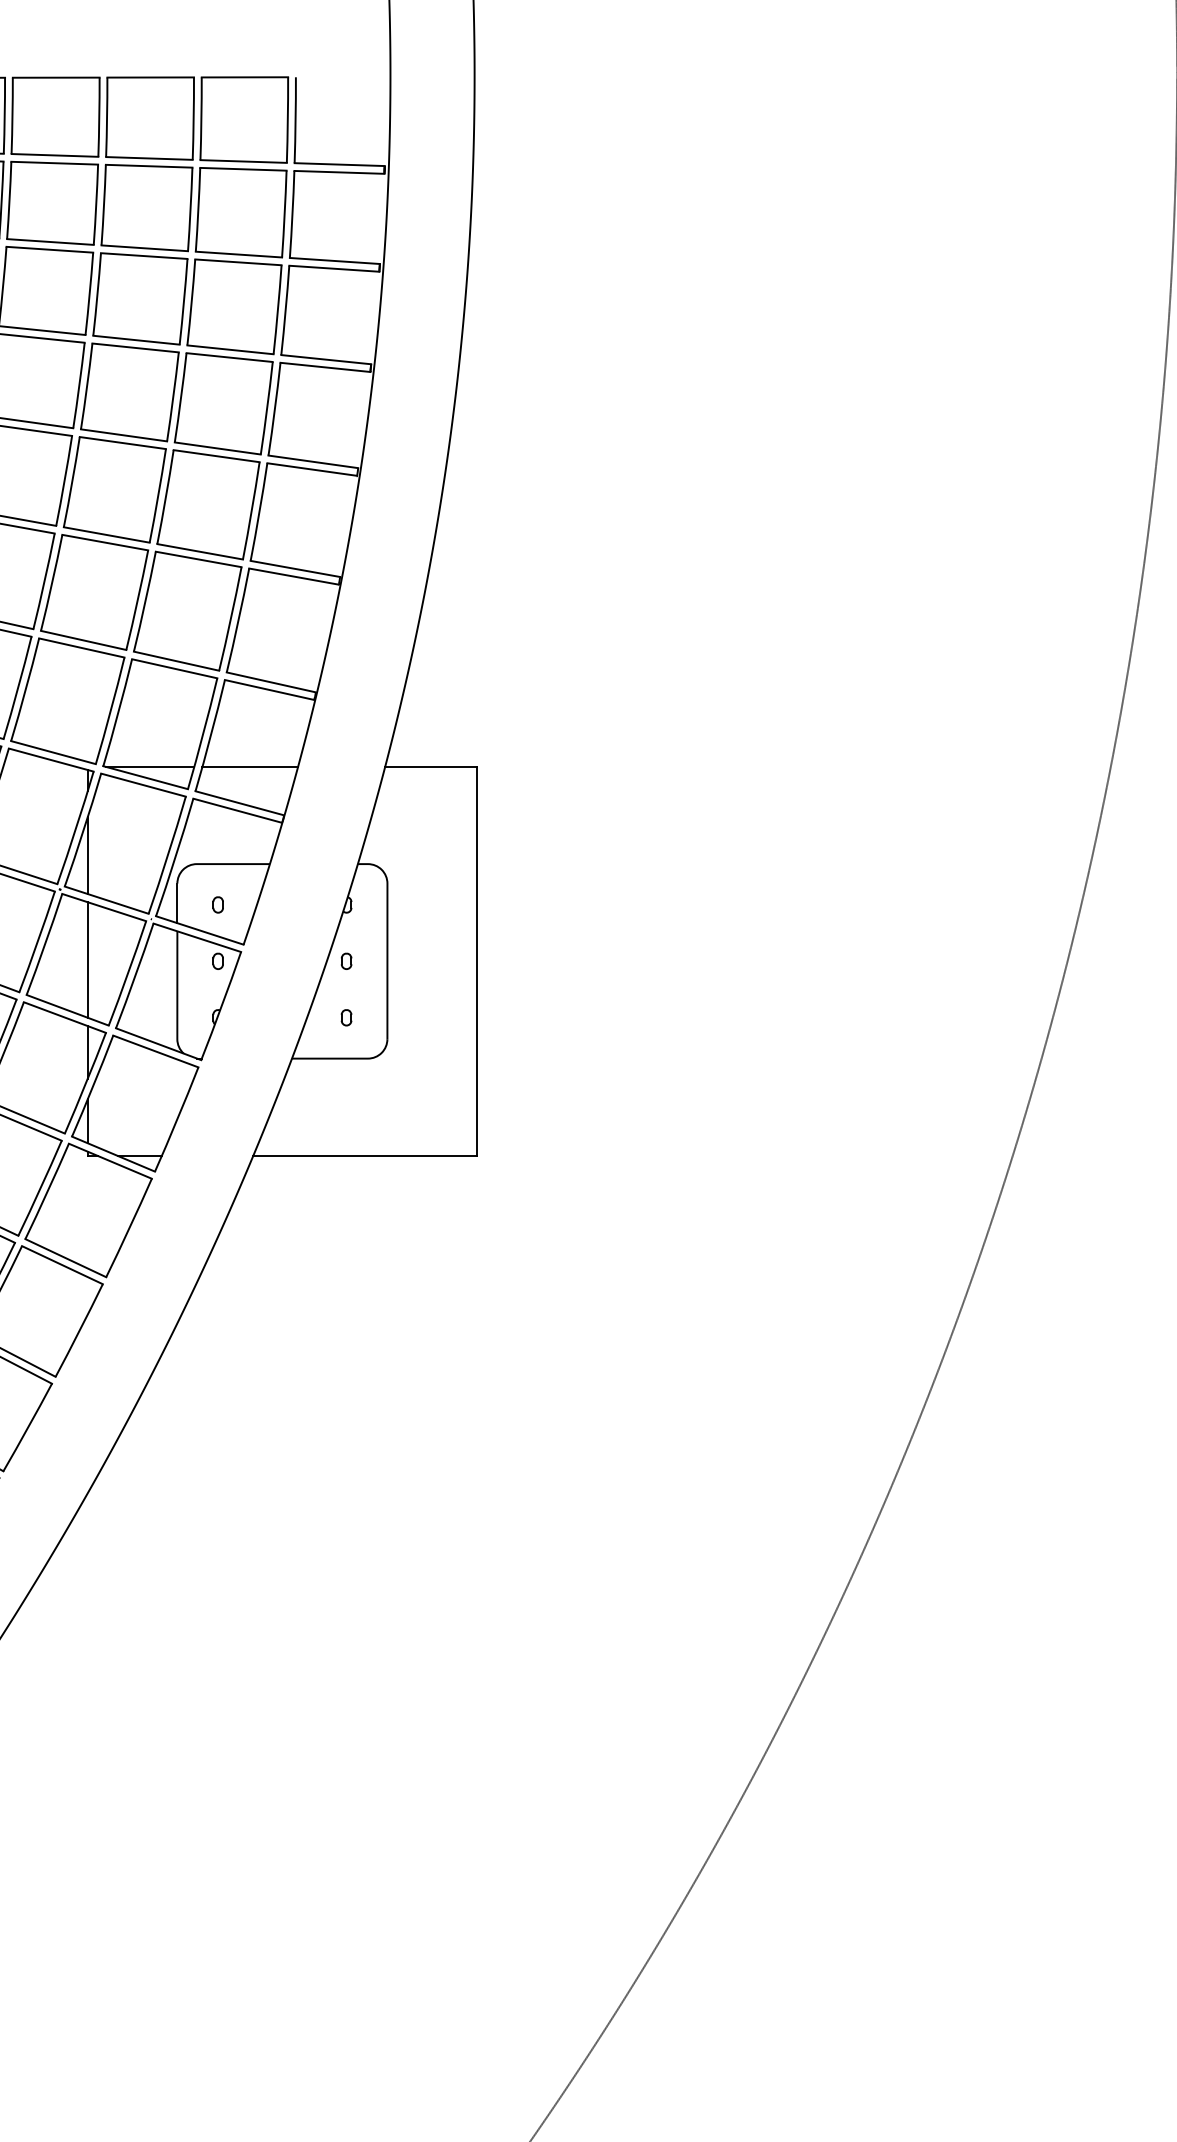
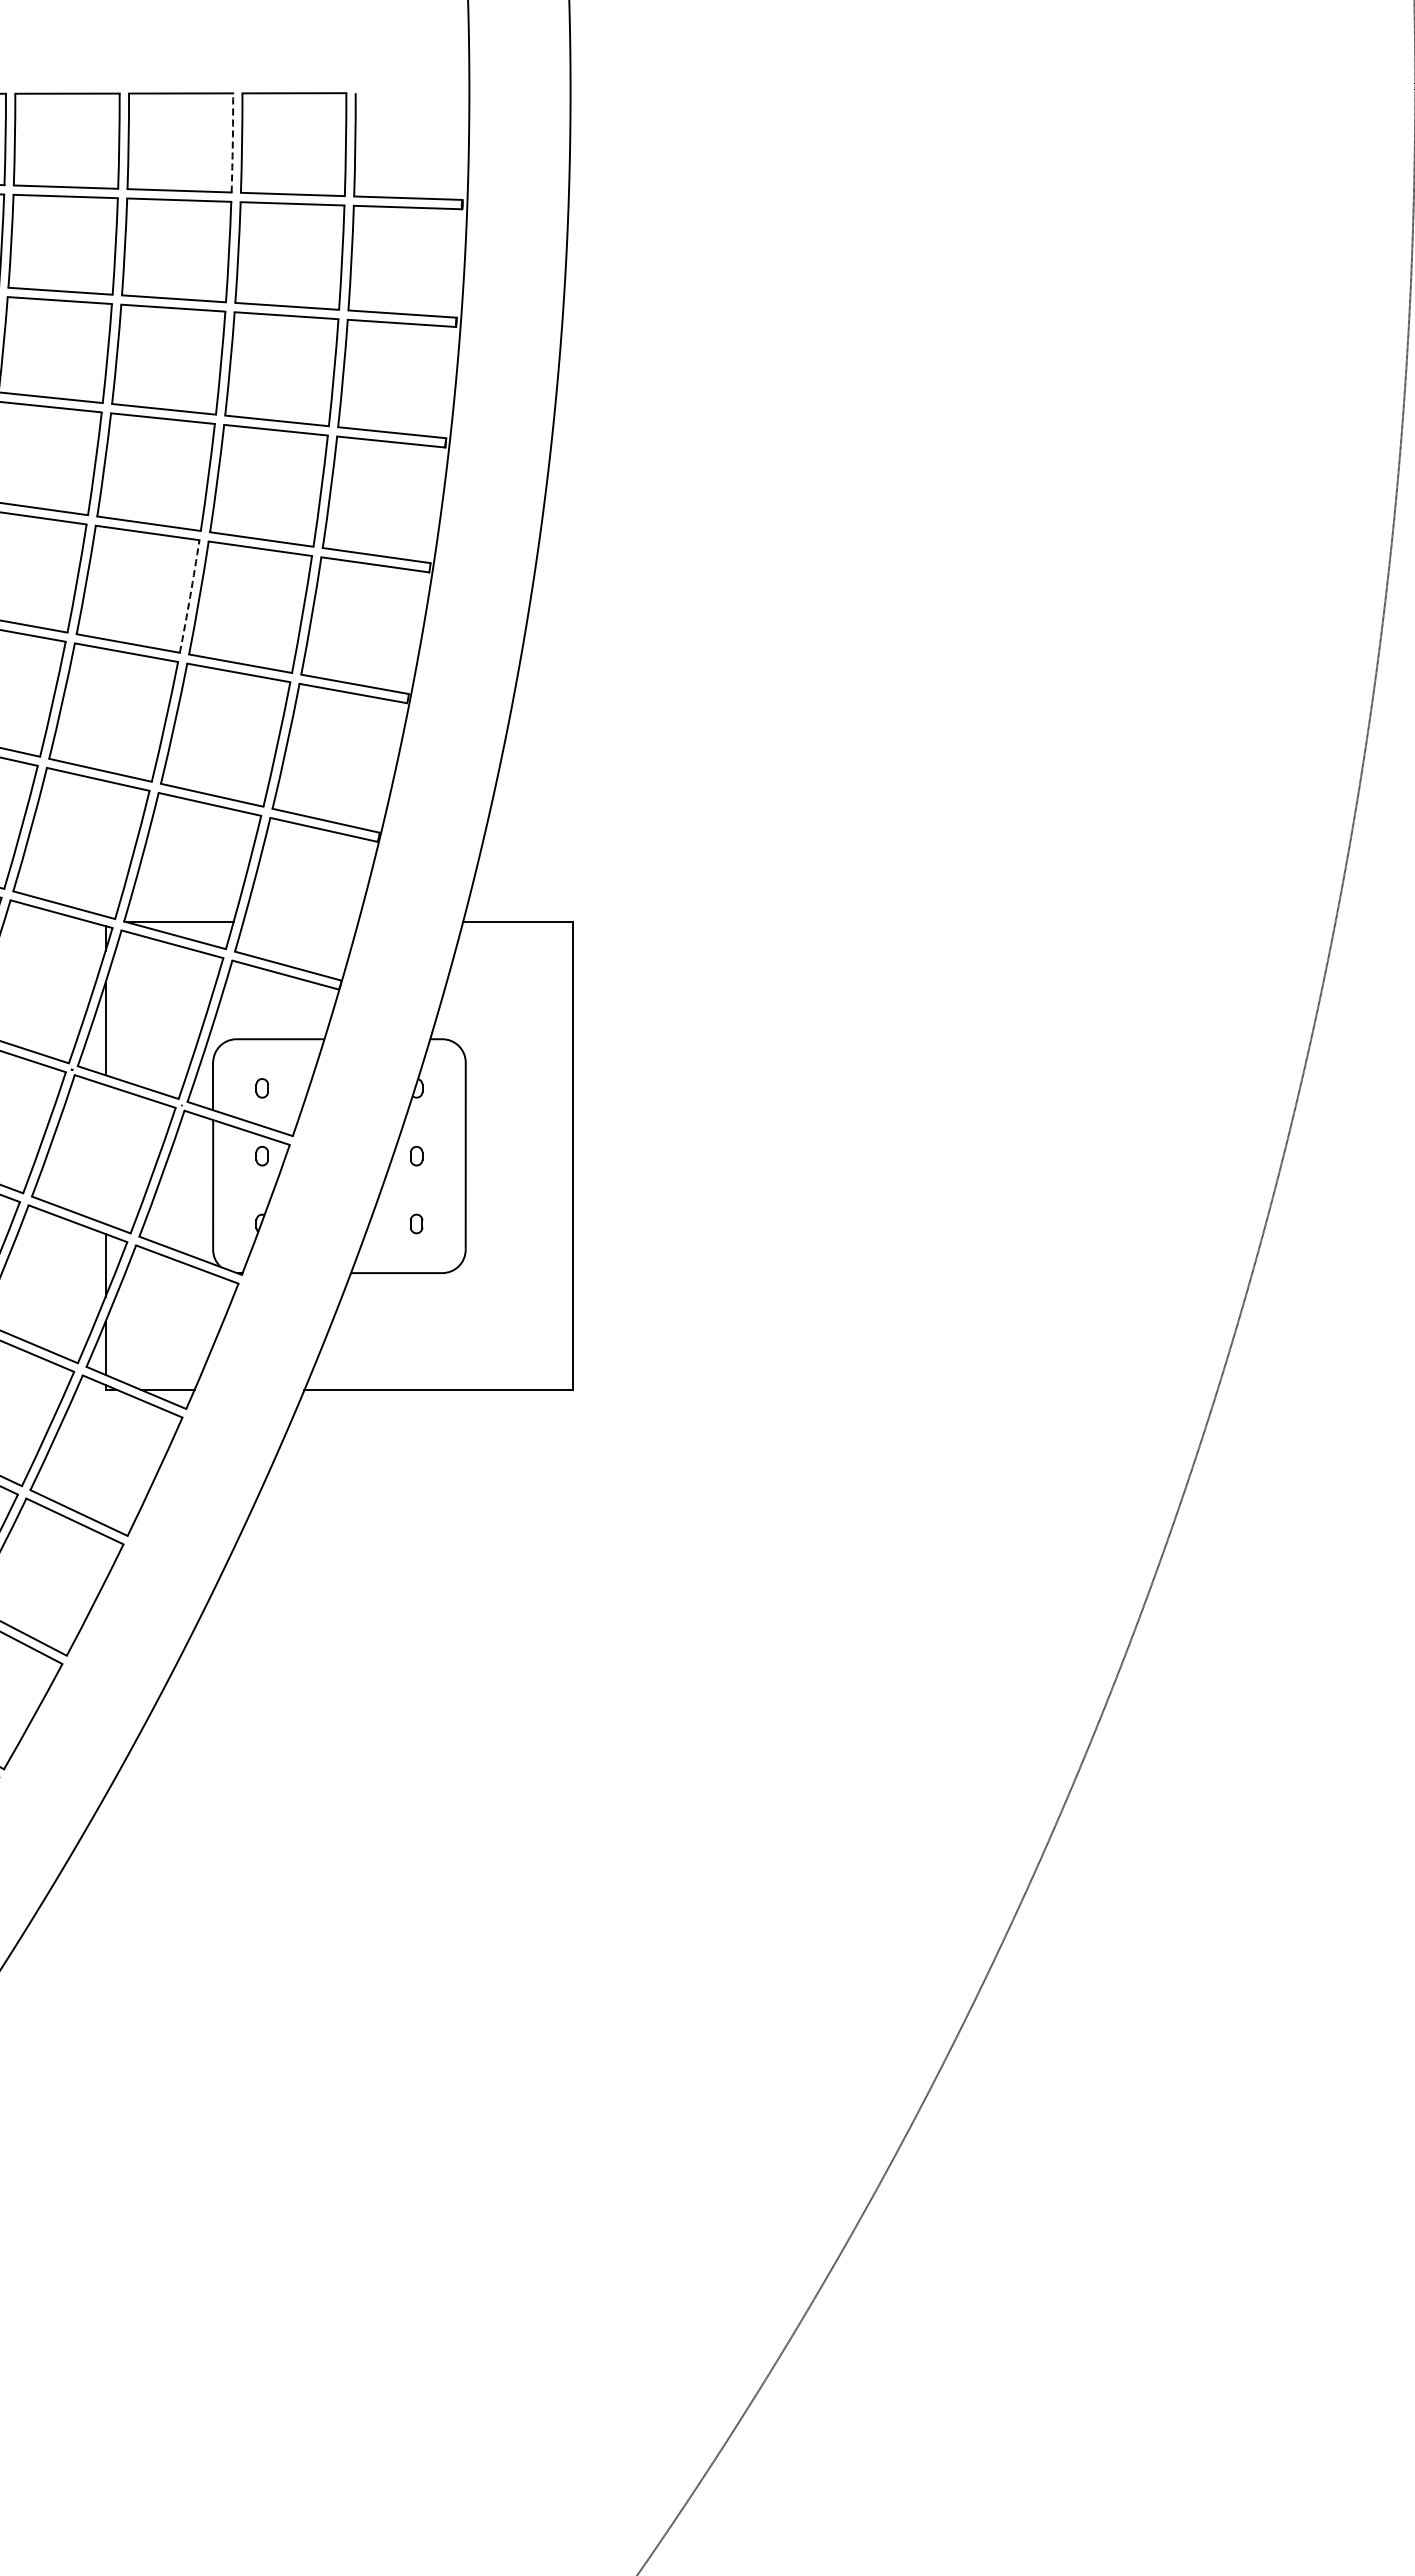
arc: (193, 118) -> (232, 142), solid -> dashed
arc: (158, 495) -> (190, 596), solid -> dashed
line: (249, 767) -> (300, 922), removed
line: (87, 959) -> (105, 1154), removed

